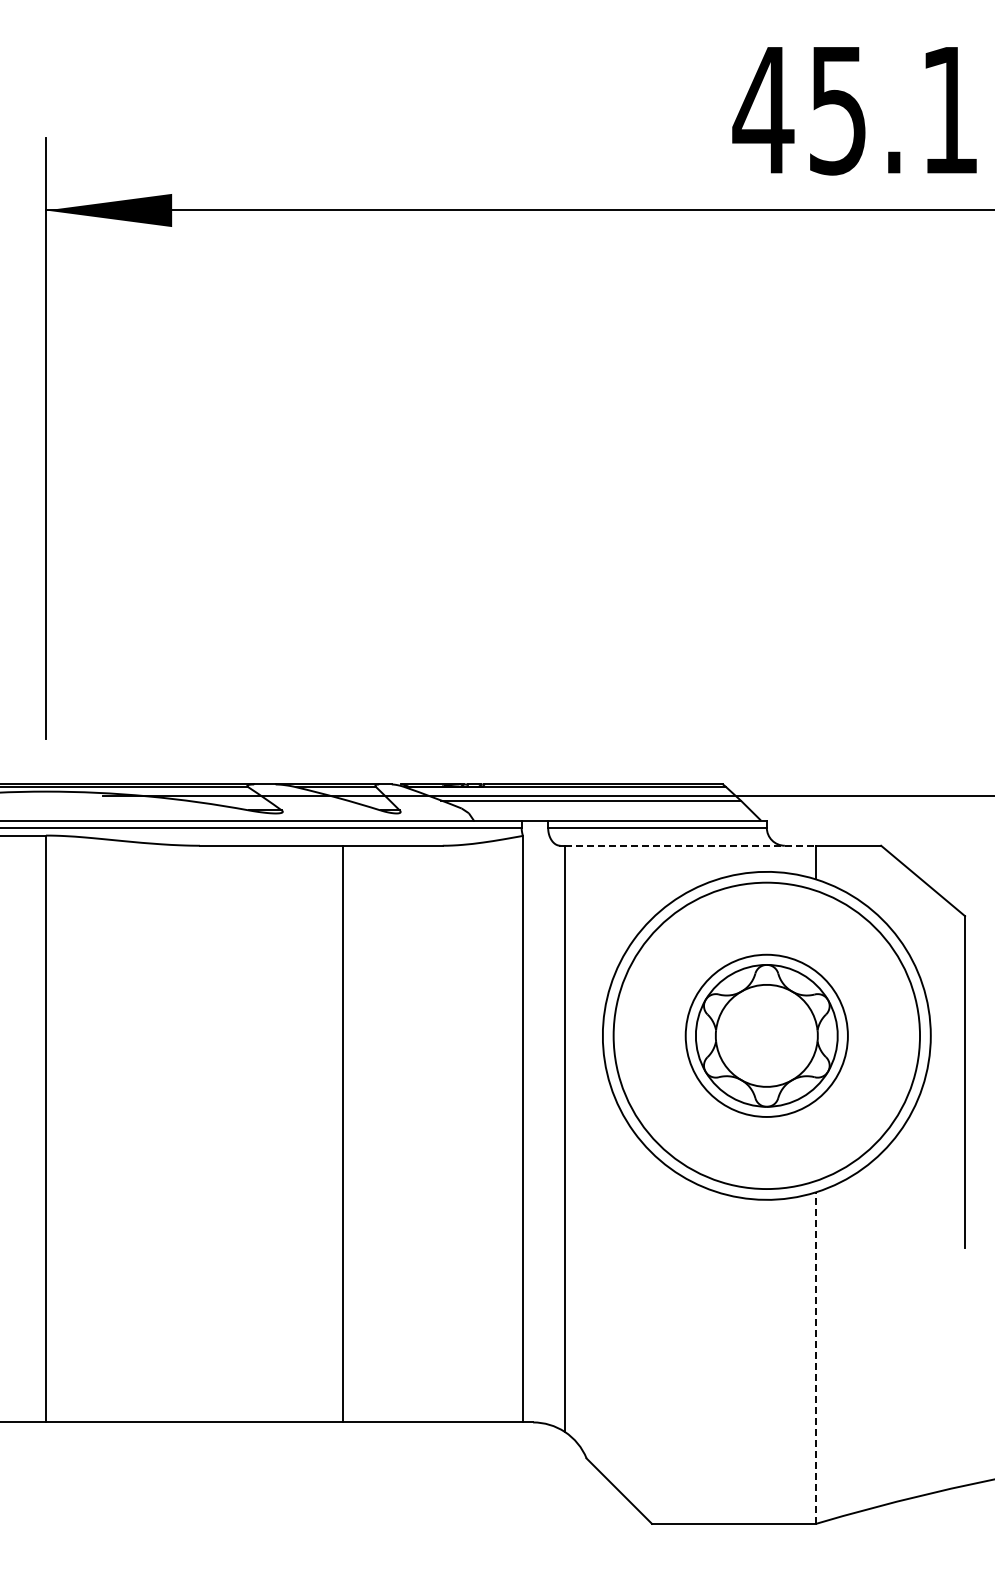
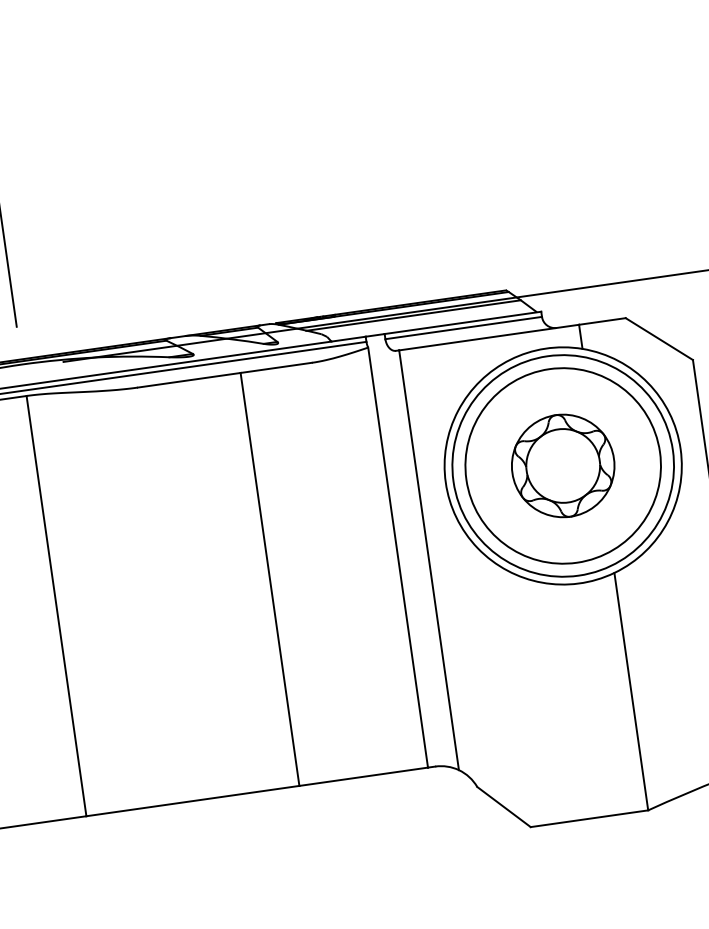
line: (690, 845) -> (489, 337), dashed -> solid
circle: (766, 1035) -> (562, 465), size x1.67
line: (816, 1358) -> (631, 691), dashed -> solid

